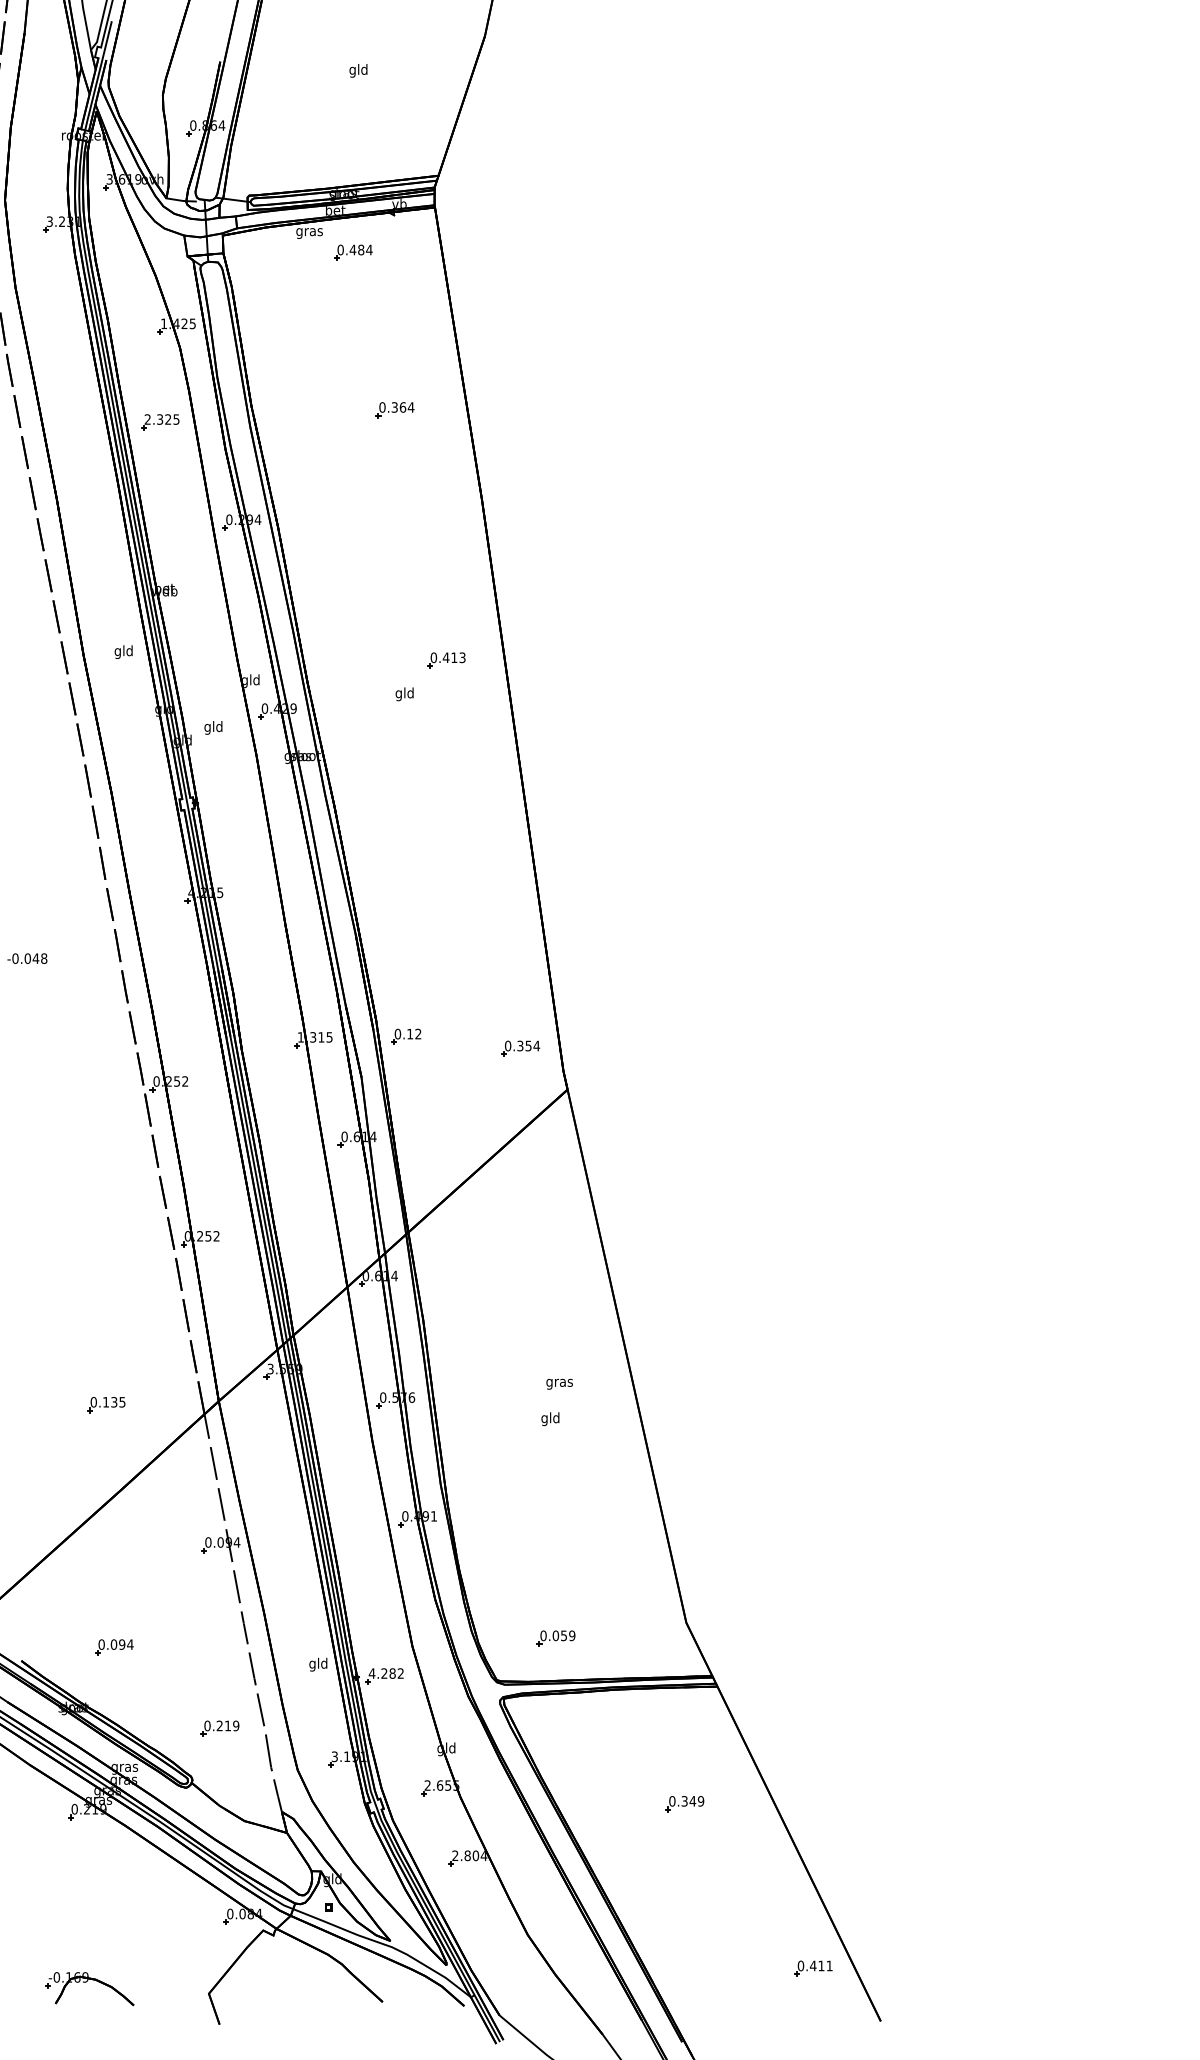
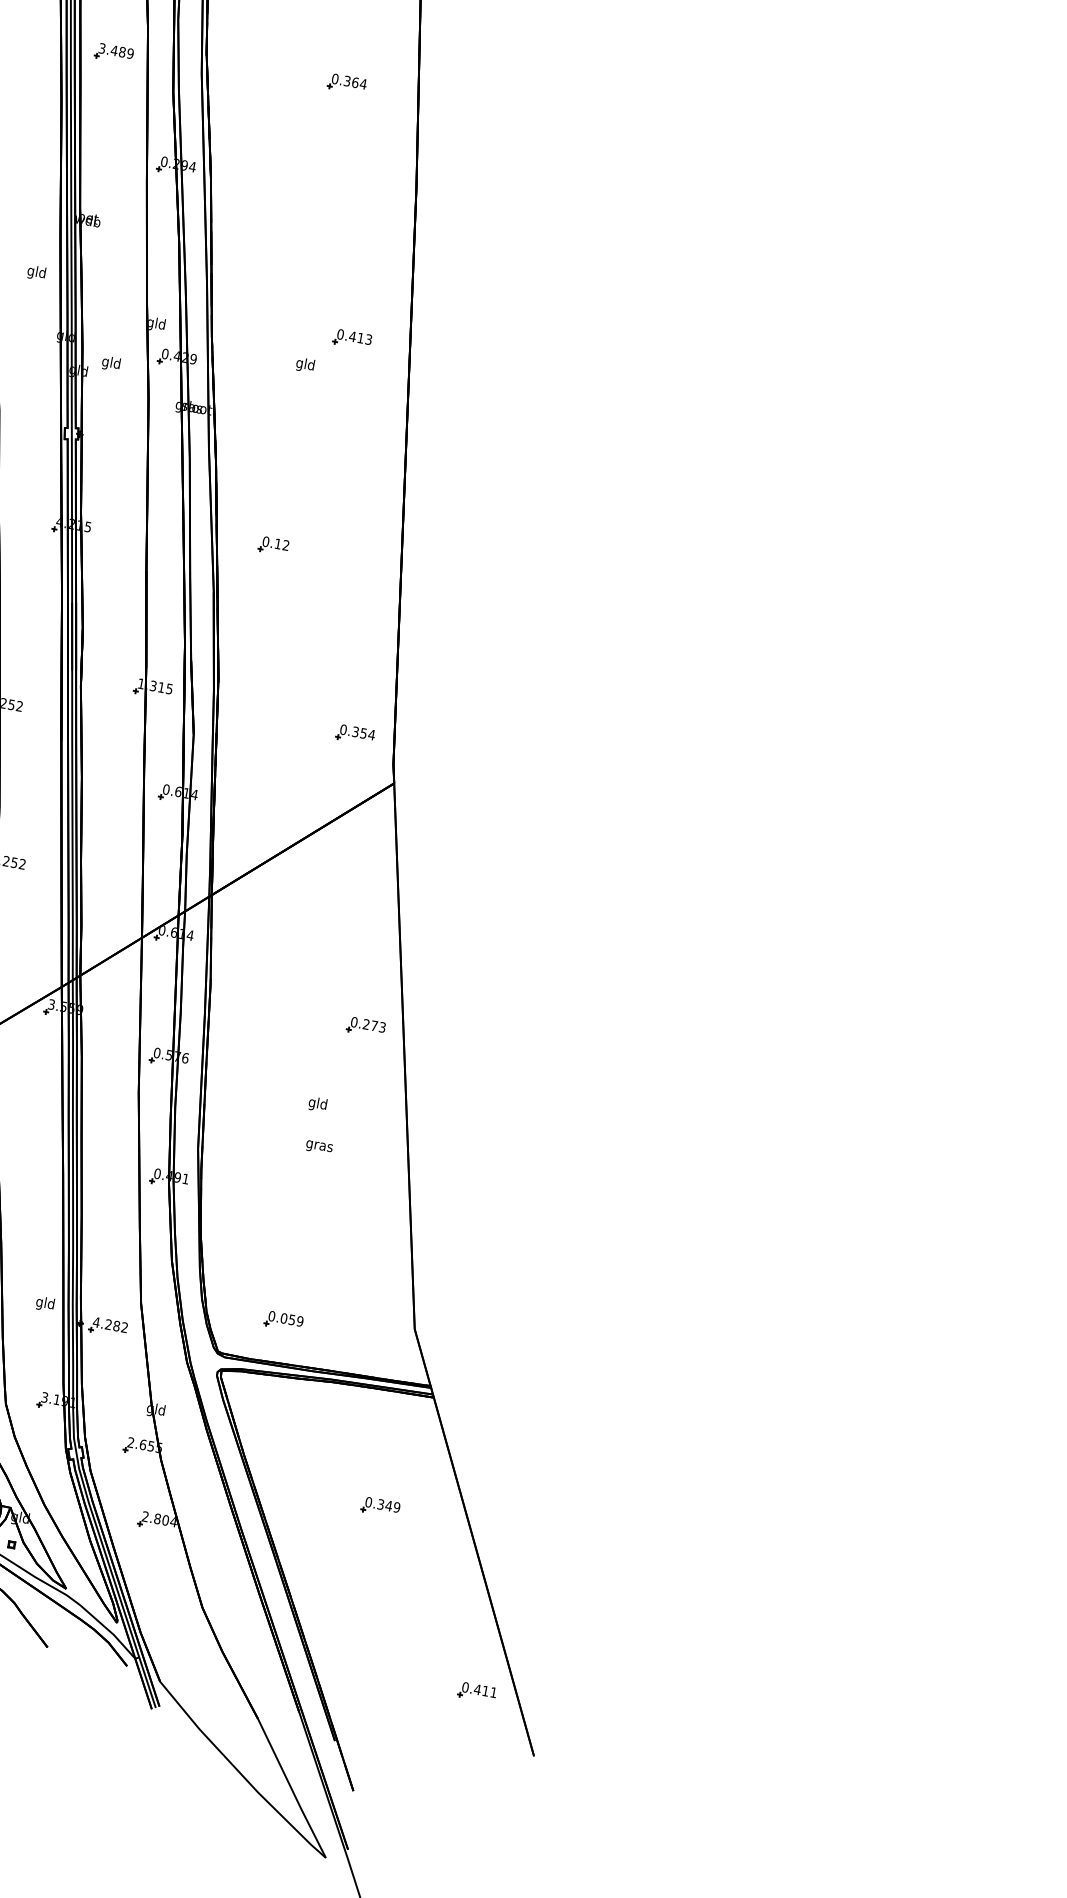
text: (161, 419) -> (115, 50), 2.325 -> 3.489
part: (406, 1036) -> (274, 545), moved
part: (583, 1334) -> (365, 1027), added
text: (559, 1383) -> (319, 1146), moved

